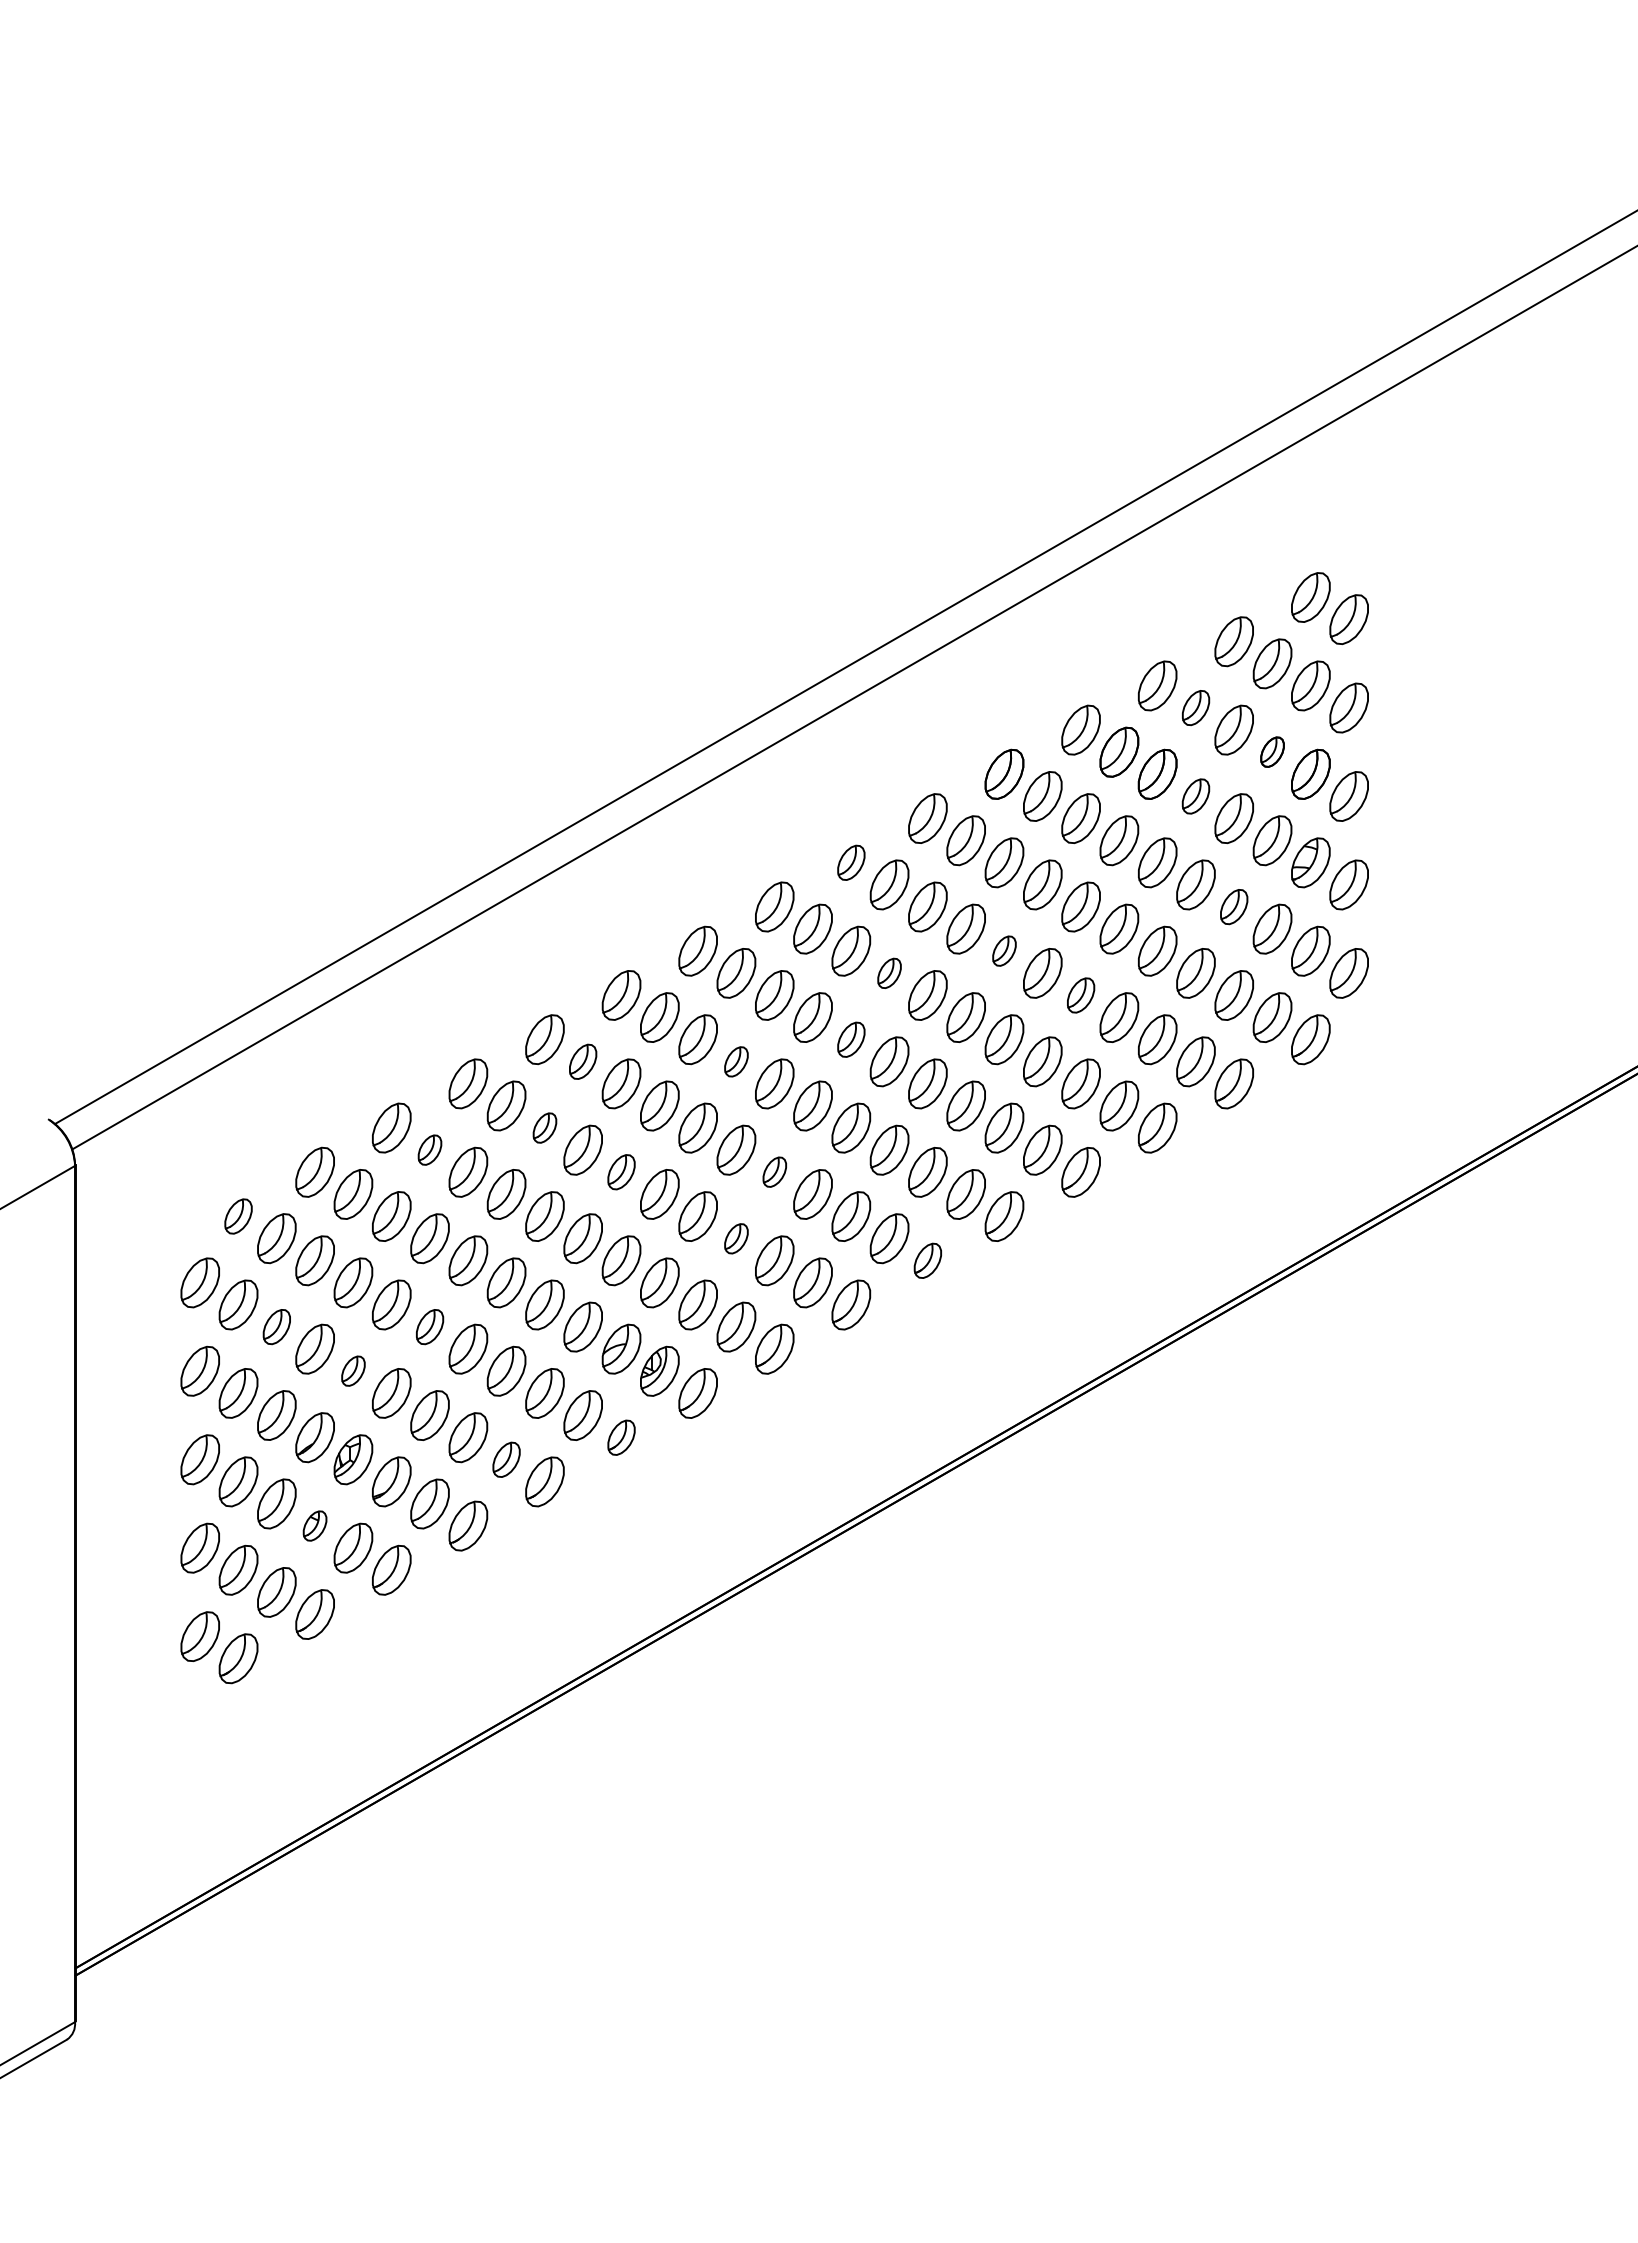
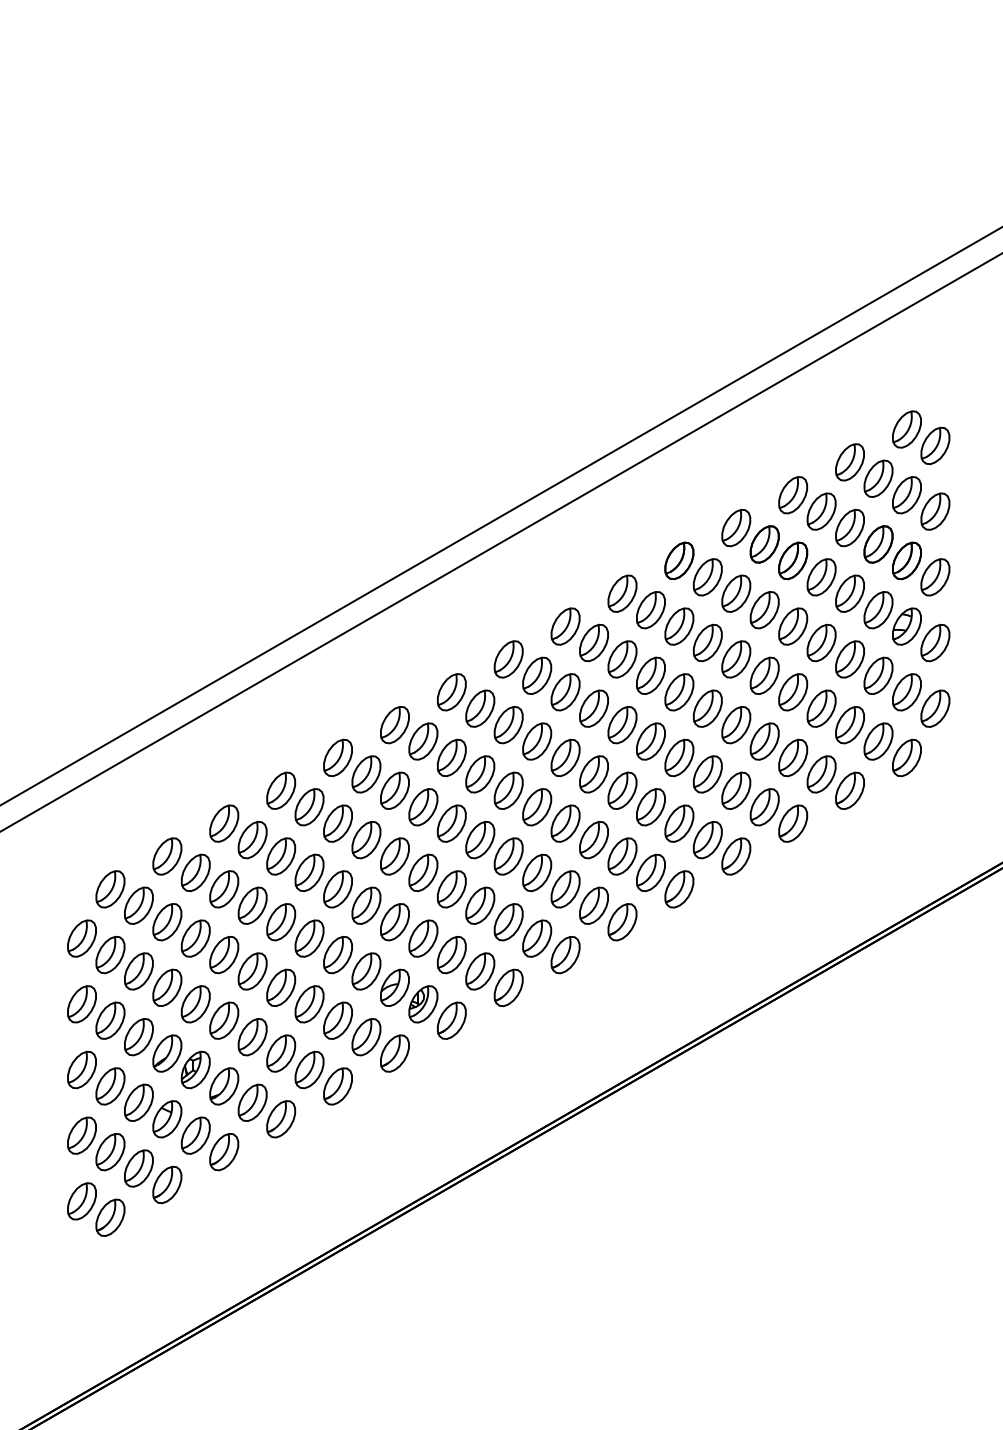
part: (1195, 707) -> (821, 511), size x1.43
part: (1272, 751) -> (878, 543), size x1.67
part: (1195, 796) -> (821, 577), size x1.43
part: (851, 862) -> (565, 626), size x1.43
part: (1233, 906) -> (849, 659), size x1.43
part: (1004, 950) -> (679, 691), size x1.67
part: (889, 973) -> (593, 708), size x1.67
part: (1080, 995) -> (735, 725), size x1.43
part: (851, 1039) -> (565, 757), size x1.43
part: (582, 1061) -> (365, 774), size x1.43
part: (736, 1061) -> (480, 774), size x1.67
part: (544, 1127) -> (337, 823), size x1.67
part: (429, 1149) -> (252, 839), size x1.67
part: (621, 1171) -> (394, 855), size x1.43
part: (774, 1171) -> (508, 855), size x1.67
part: (238, 1216) -> (110, 889), size x1.43
part: (736, 1238) -> (480, 905), size x1.67
part: (927, 1260) -> (622, 921), size x1.43
part: (276, 1326) -> (138, 971), size x1.43
part: (429, 1326) -> (252, 971), size x1.43
part: (353, 1370) -> (195, 1003), size x1.67
part: (621, 1437) -> (394, 1053), size x1.43
part: (506, 1459) -> (309, 1069), size x1.43
part: (314, 1525) -> (166, 1118), size x1.67

